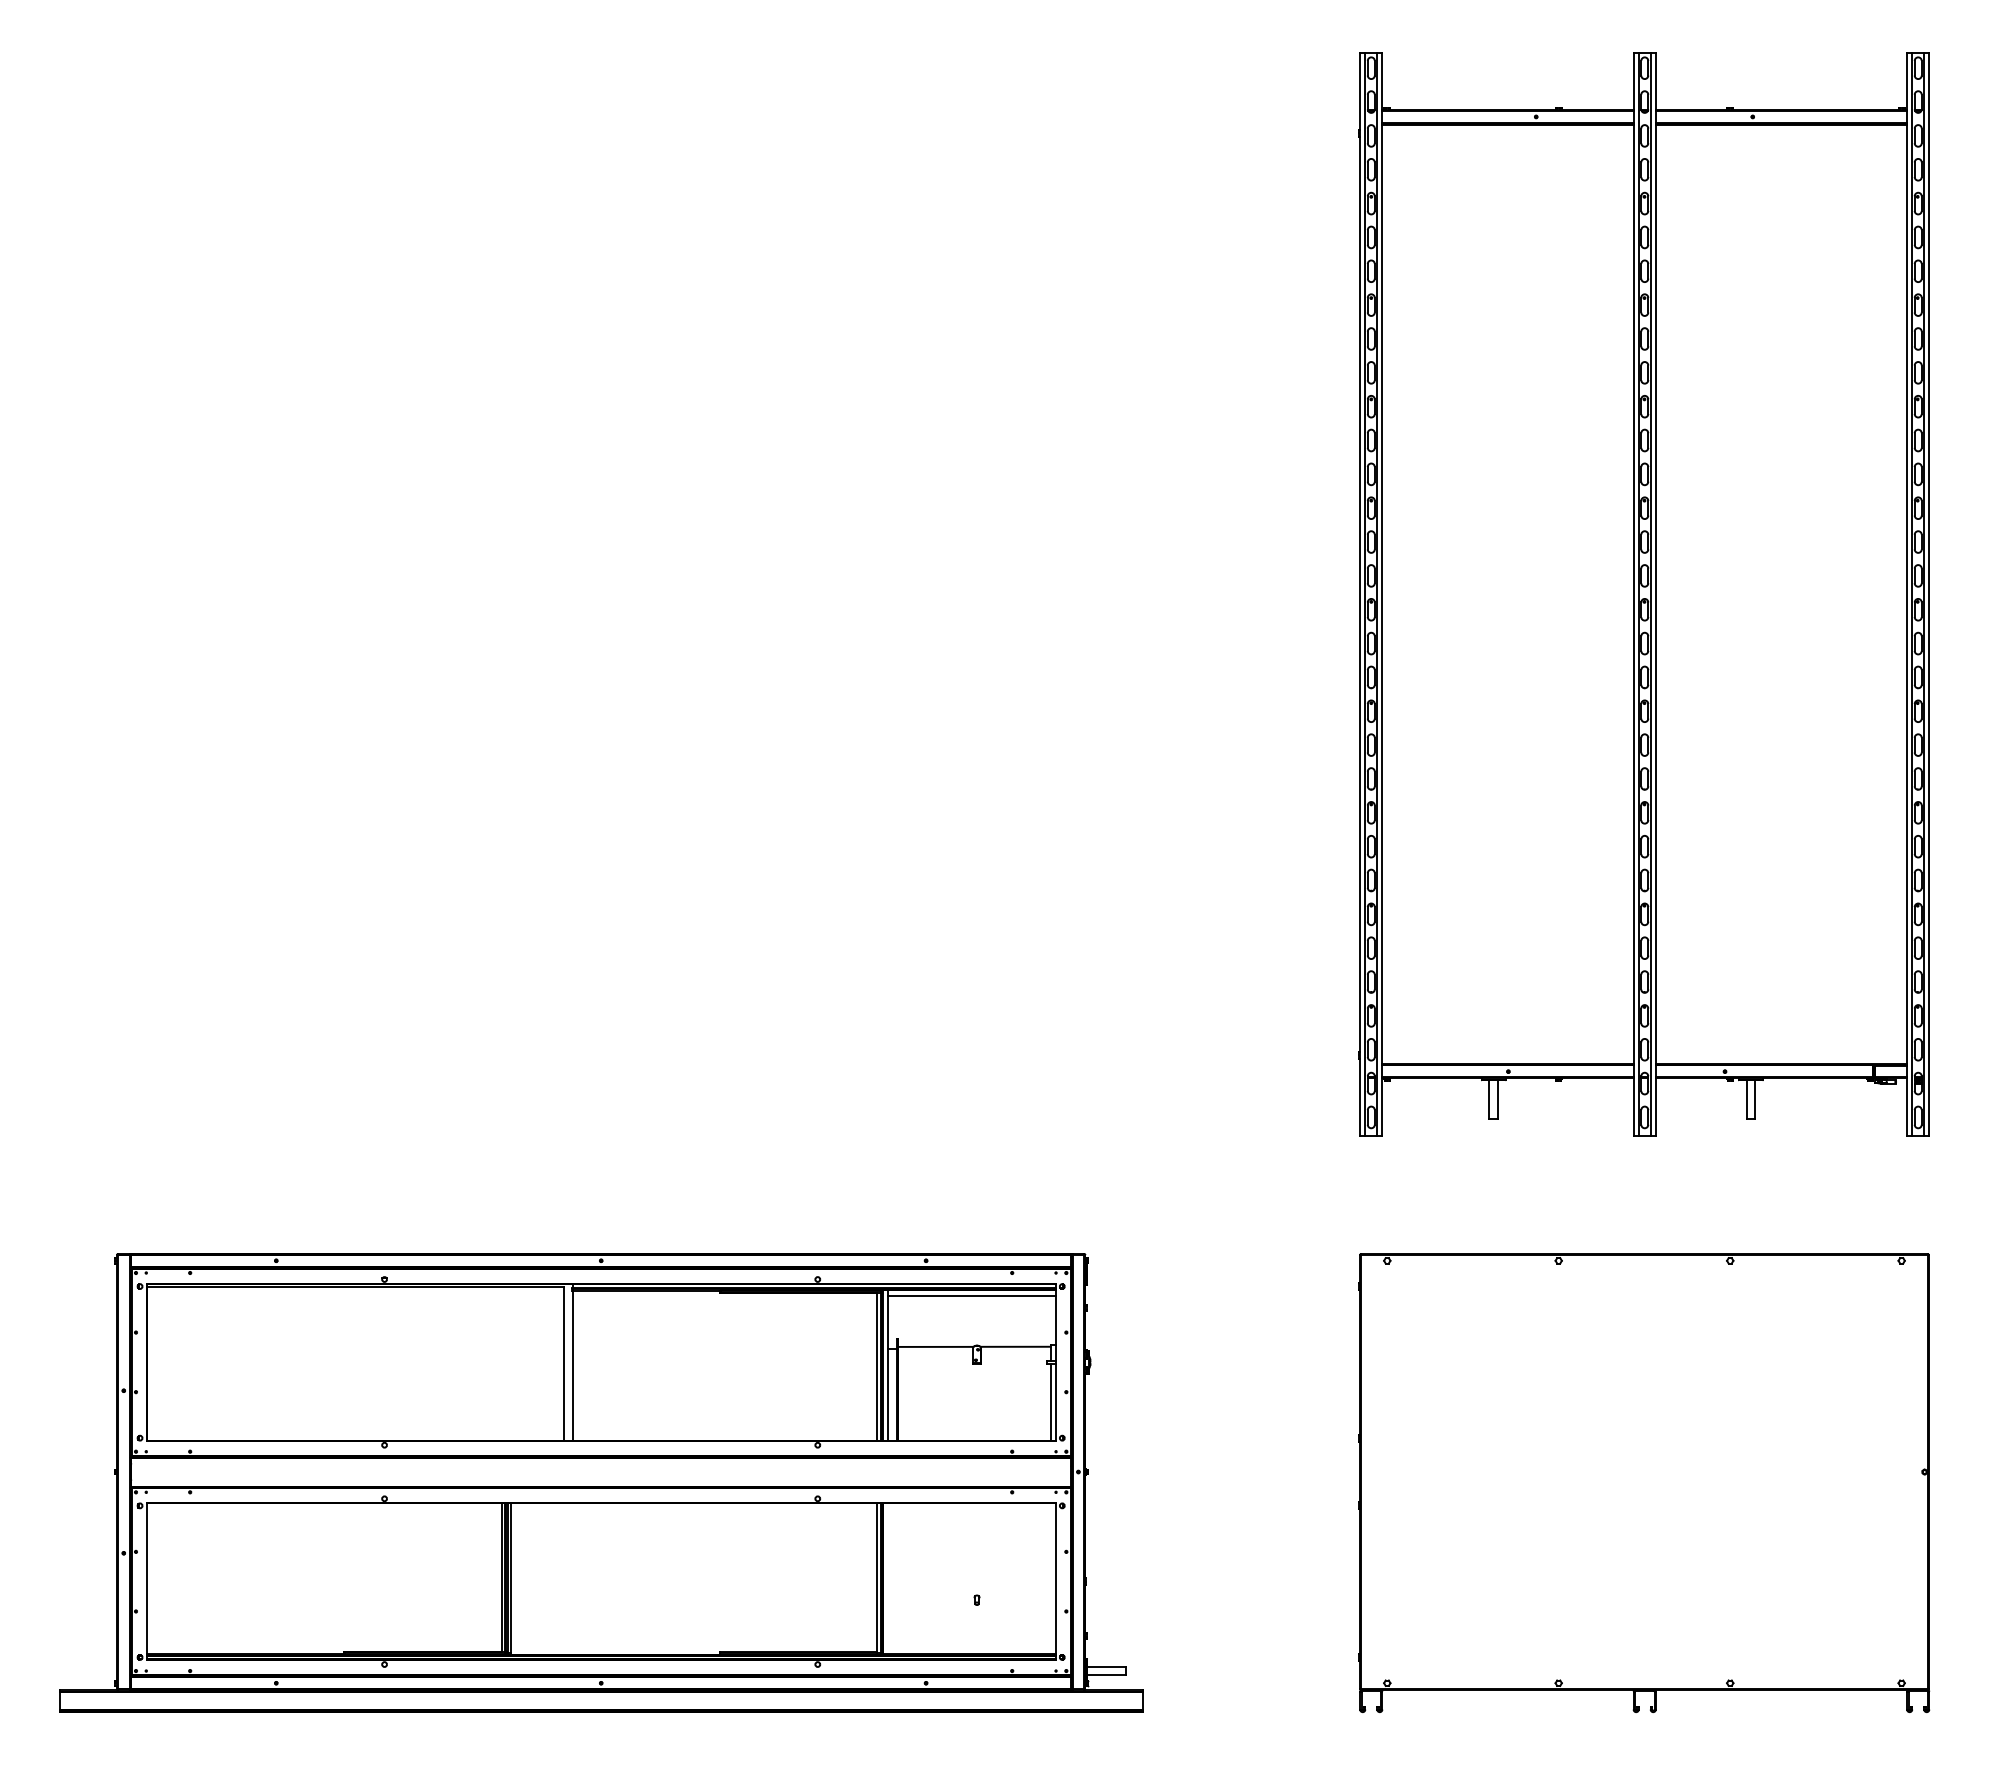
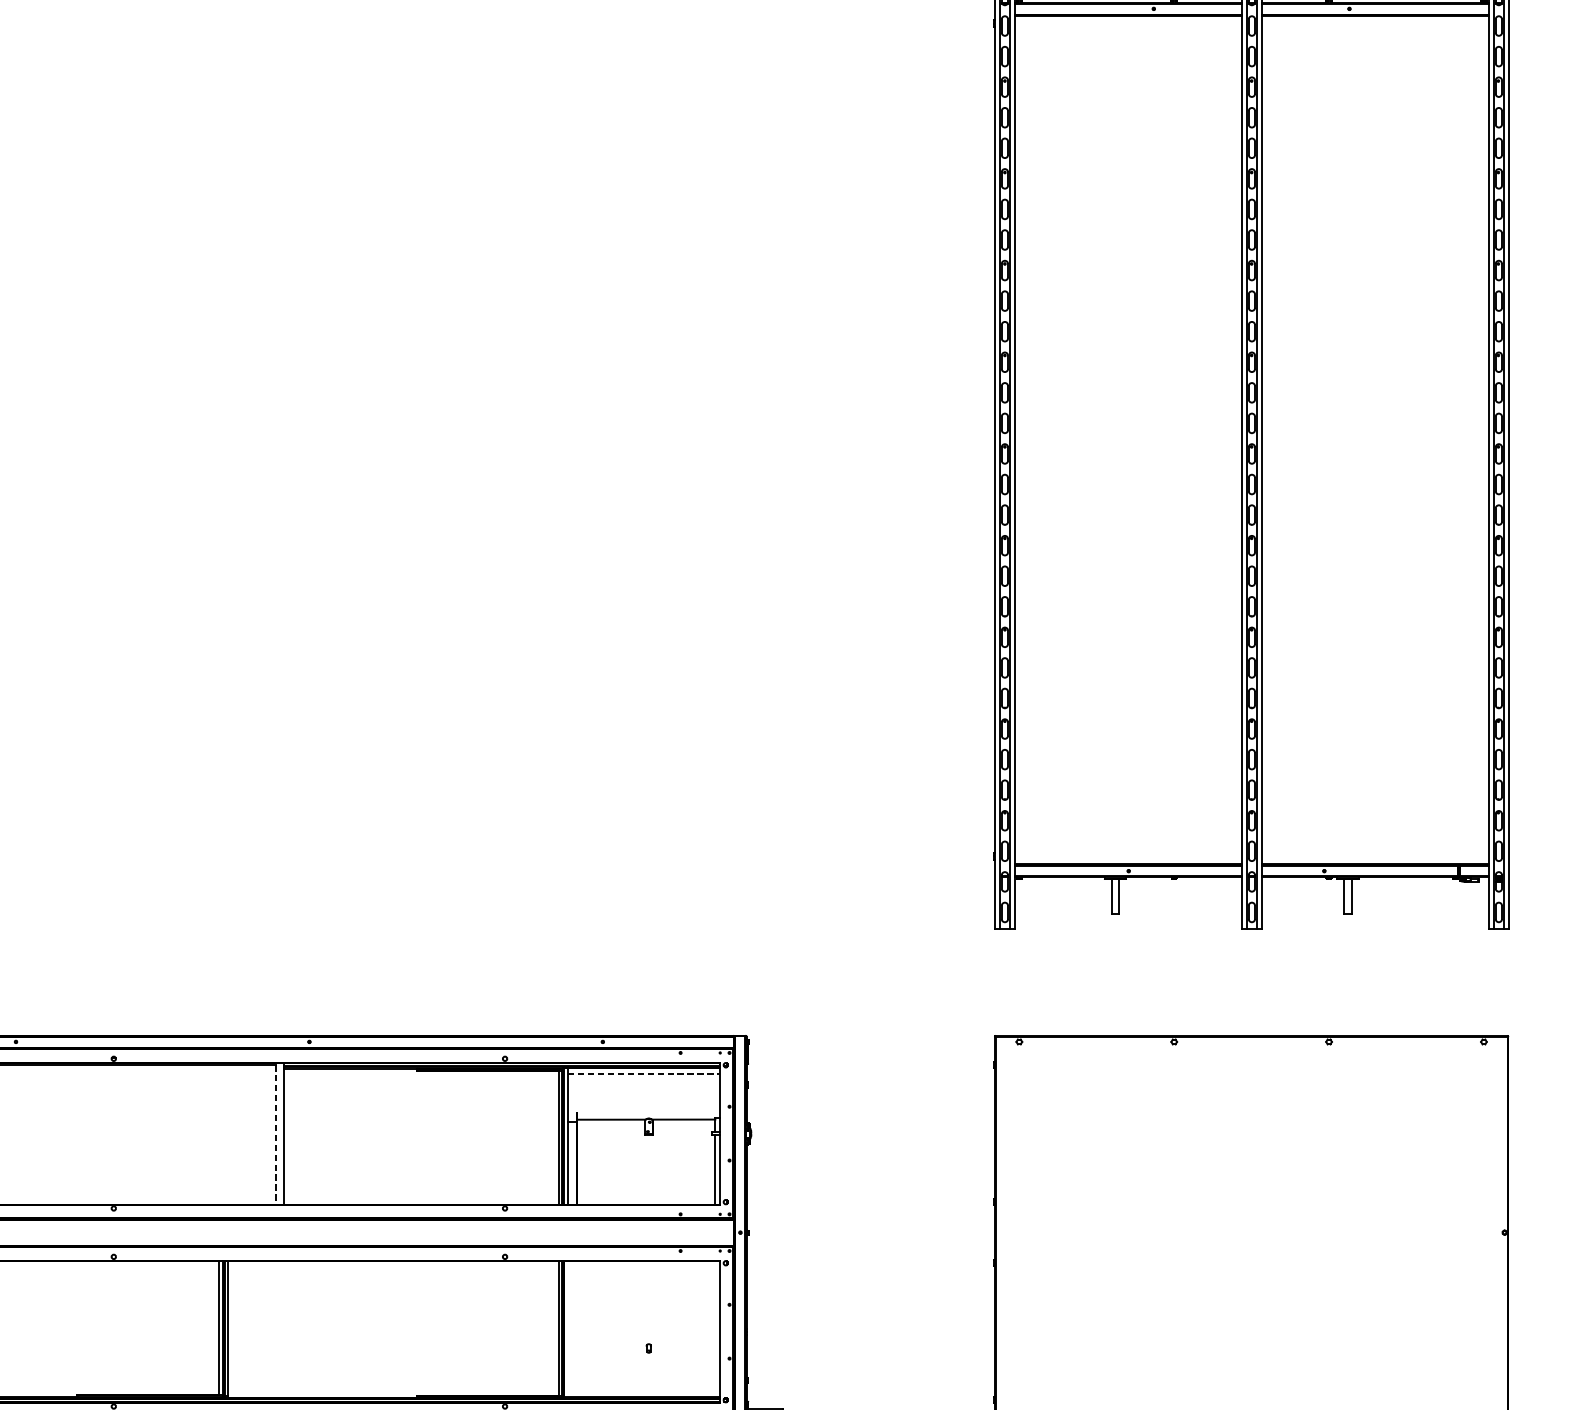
line: (971, 1296) -> (643, 1074), solid -> dashed
line: (564, 1364) -> (276, 1135), solid -> dashed

